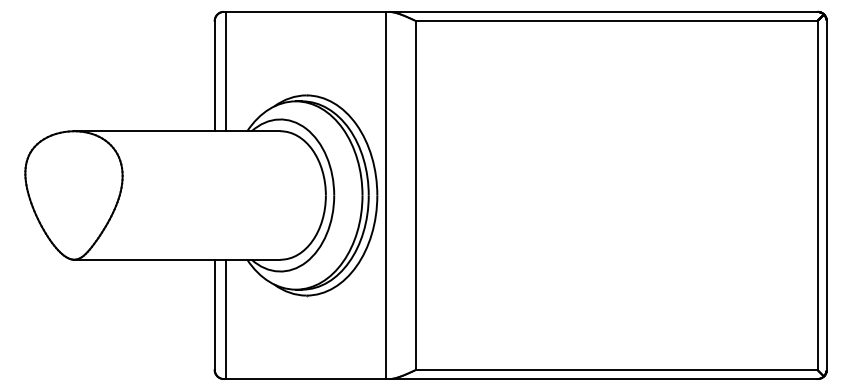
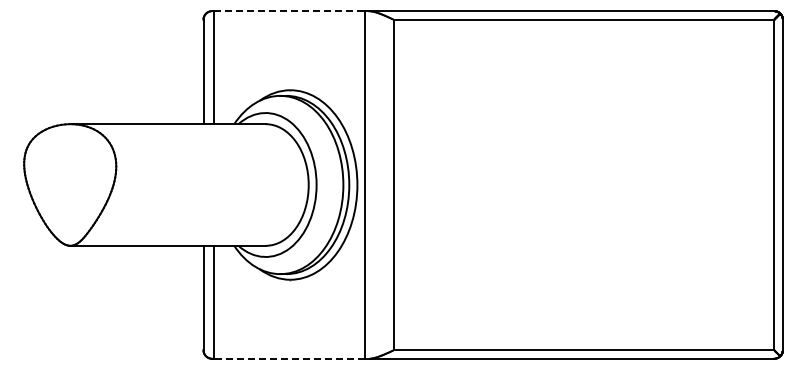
line: (305, 12) -> (289, 11), solid -> dashed
line: (305, 378) -> (289, 358), solid -> dashed

